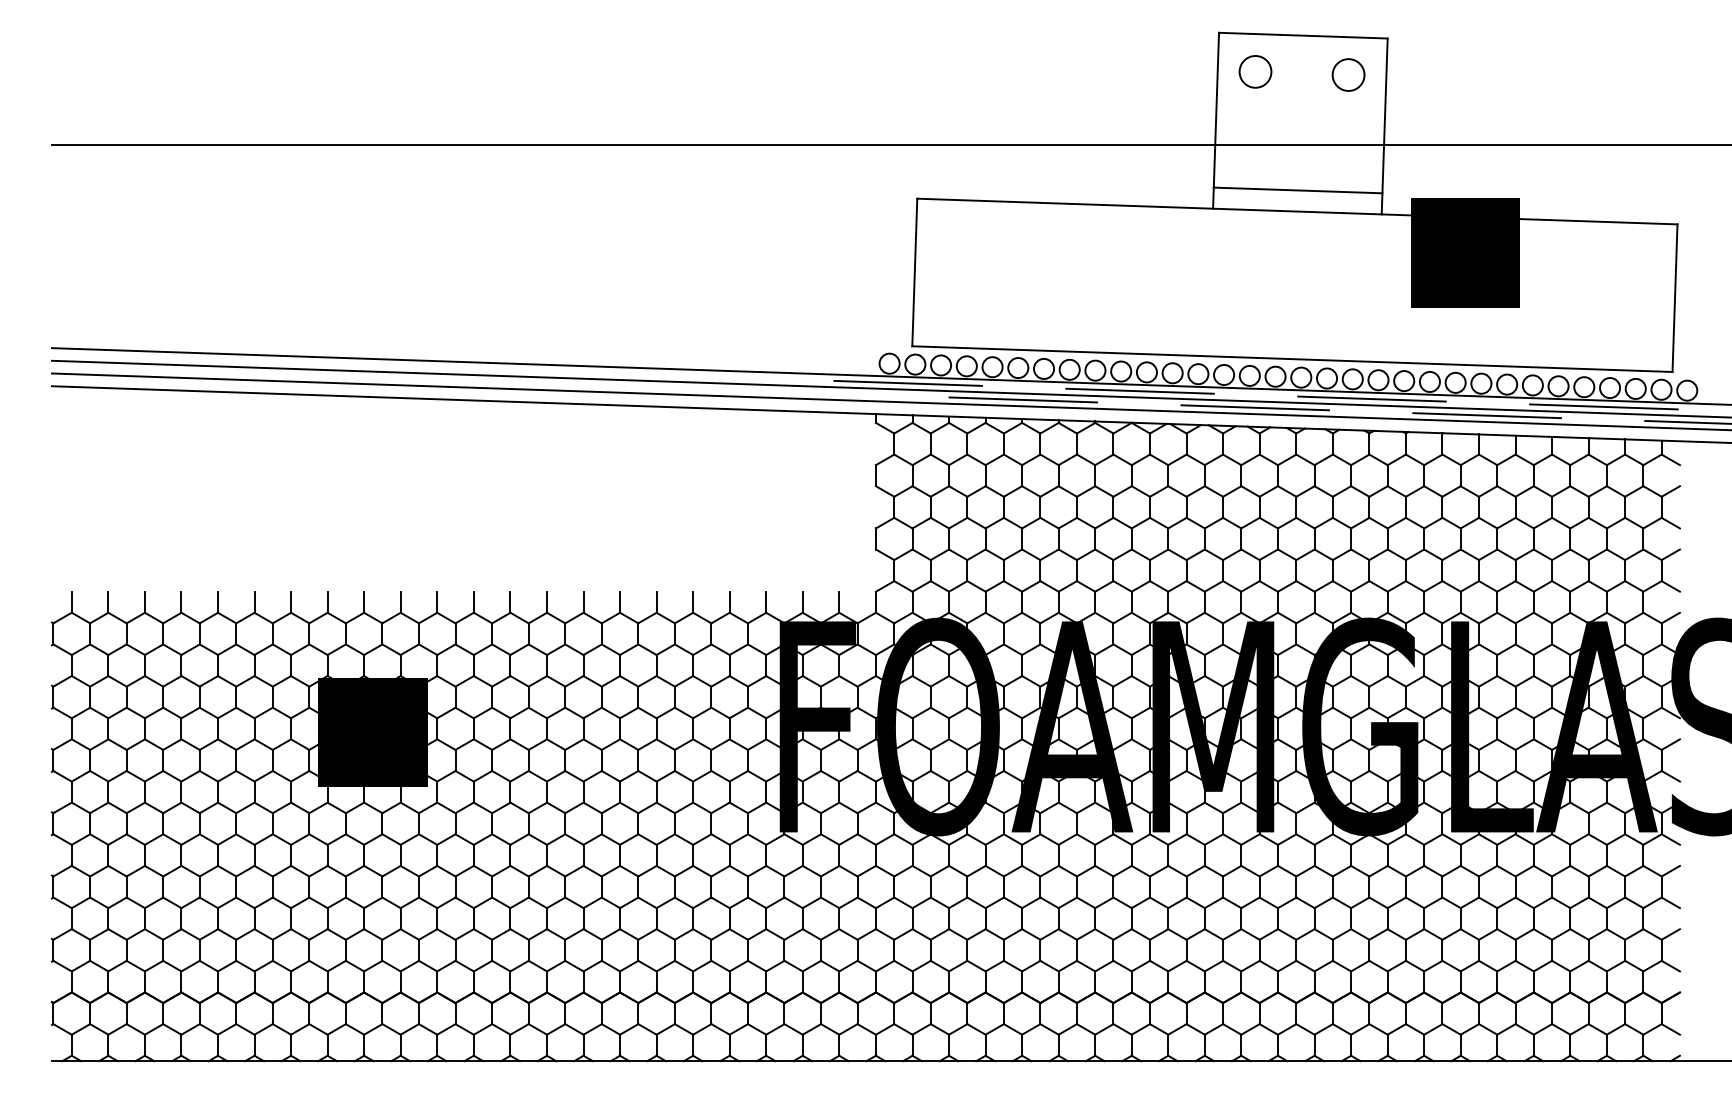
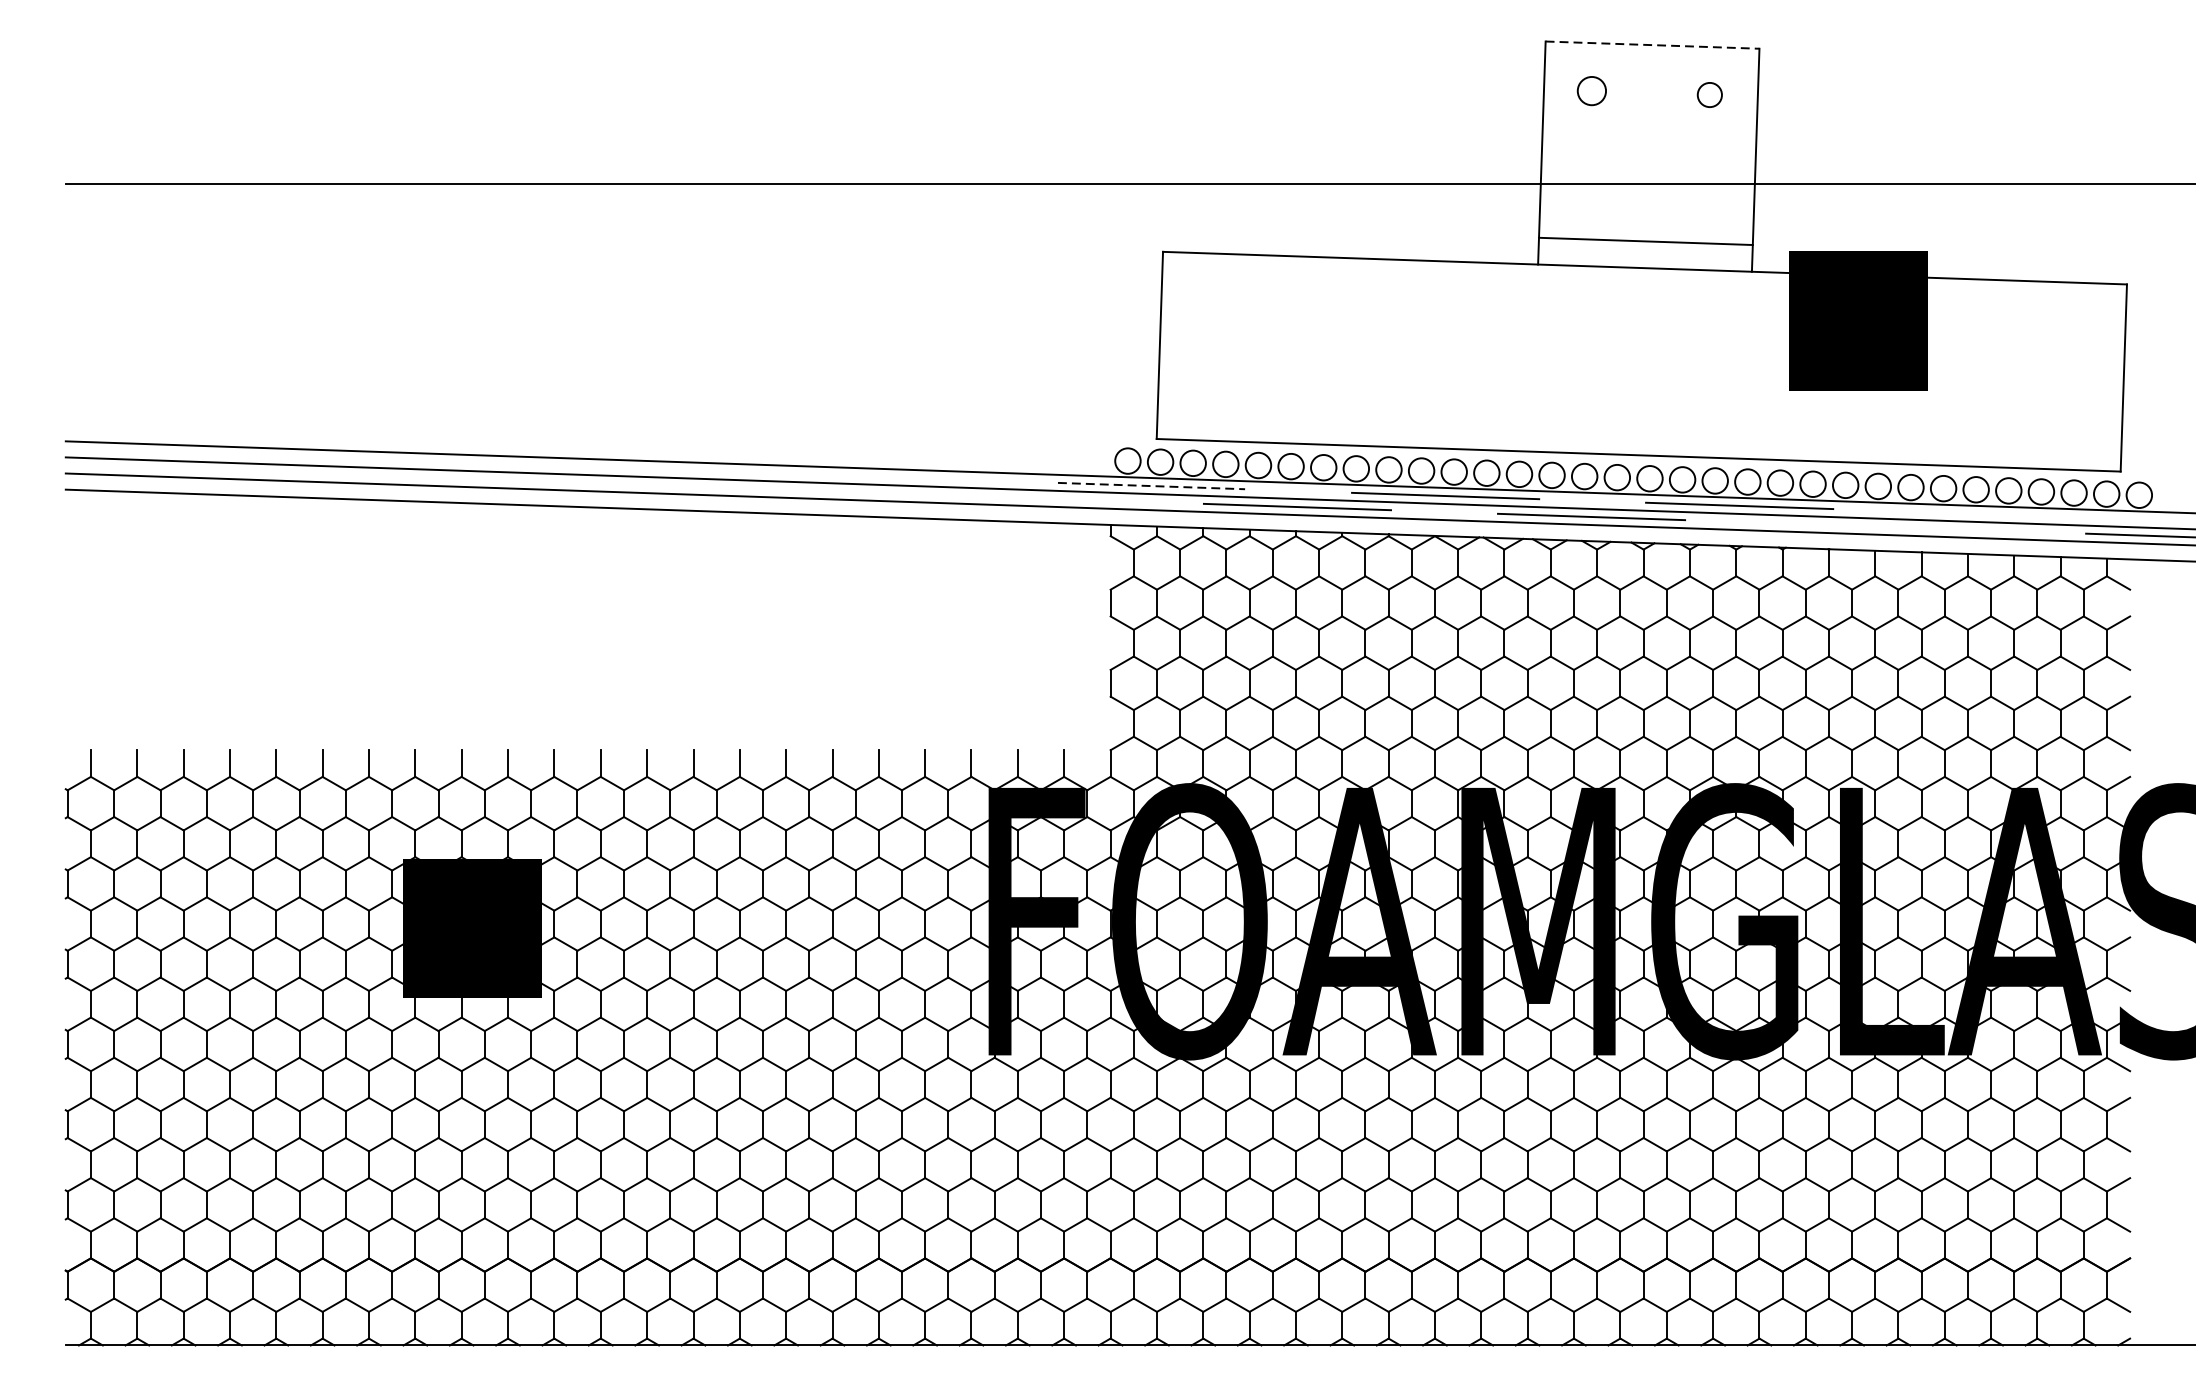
line: (1303, 35) -> (1652, 44), solid -> dashed
circle: (1255, 71) -> (1591, 90), size x0.7
circle: (1348, 74) -> (1709, 94), size x0.6
line: (908, 383) -> (1151, 486), solid -> dashed
line: (1603, 406) -> (2033, 515), removed
line: (1486, 415) -> (1884, 526), removed

